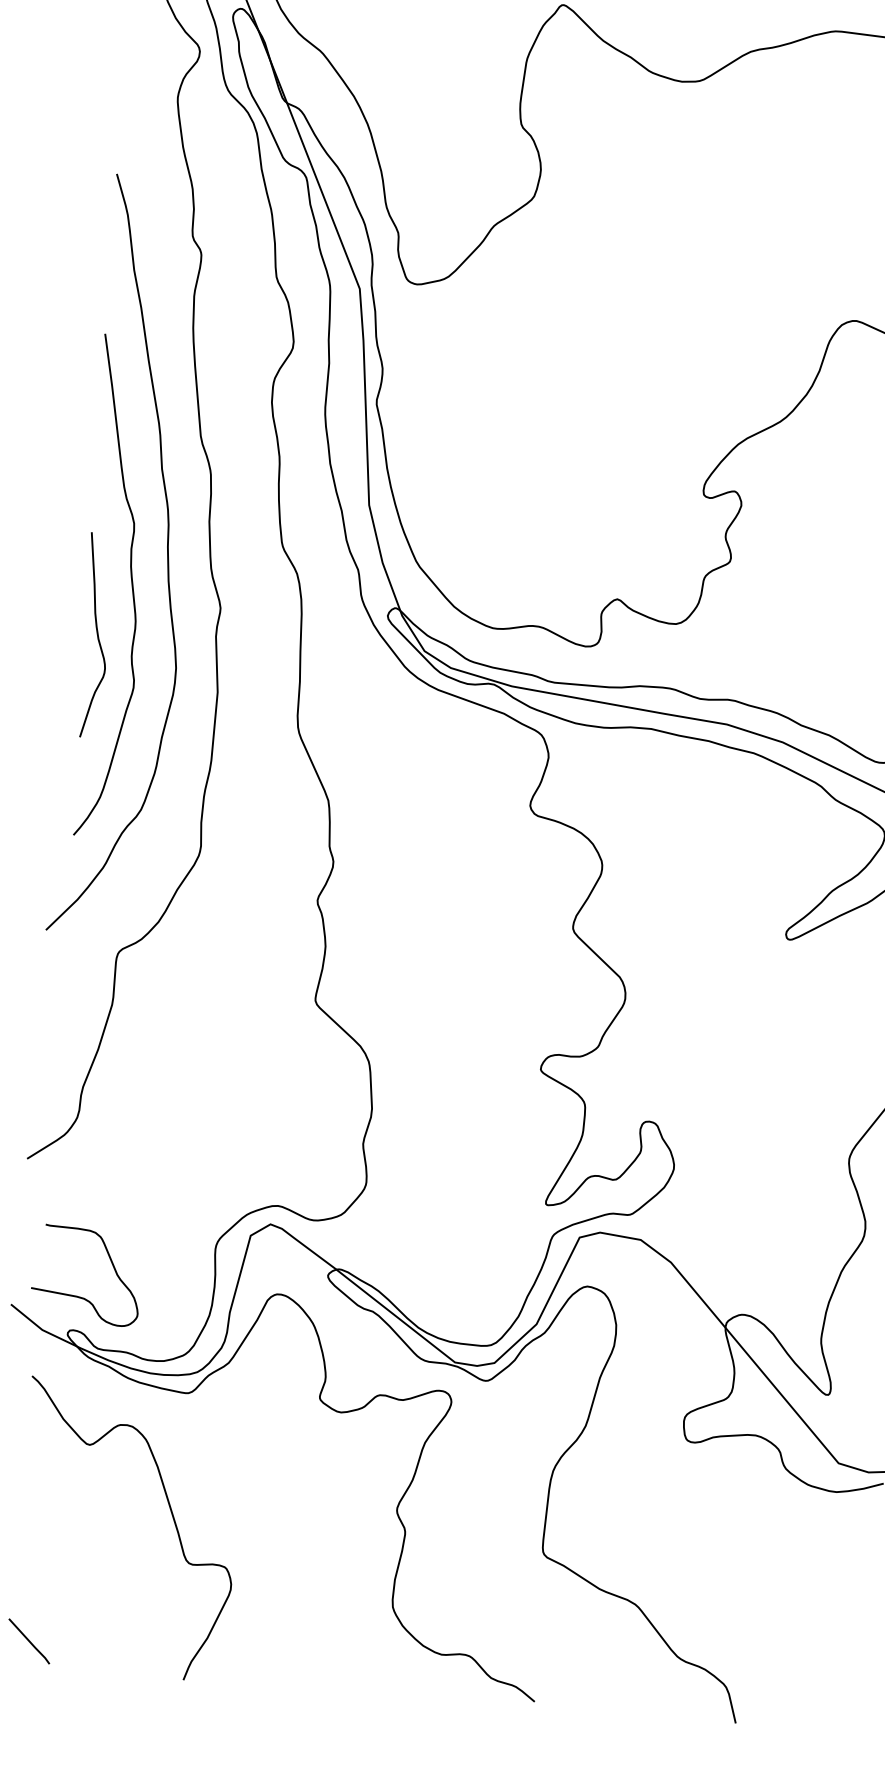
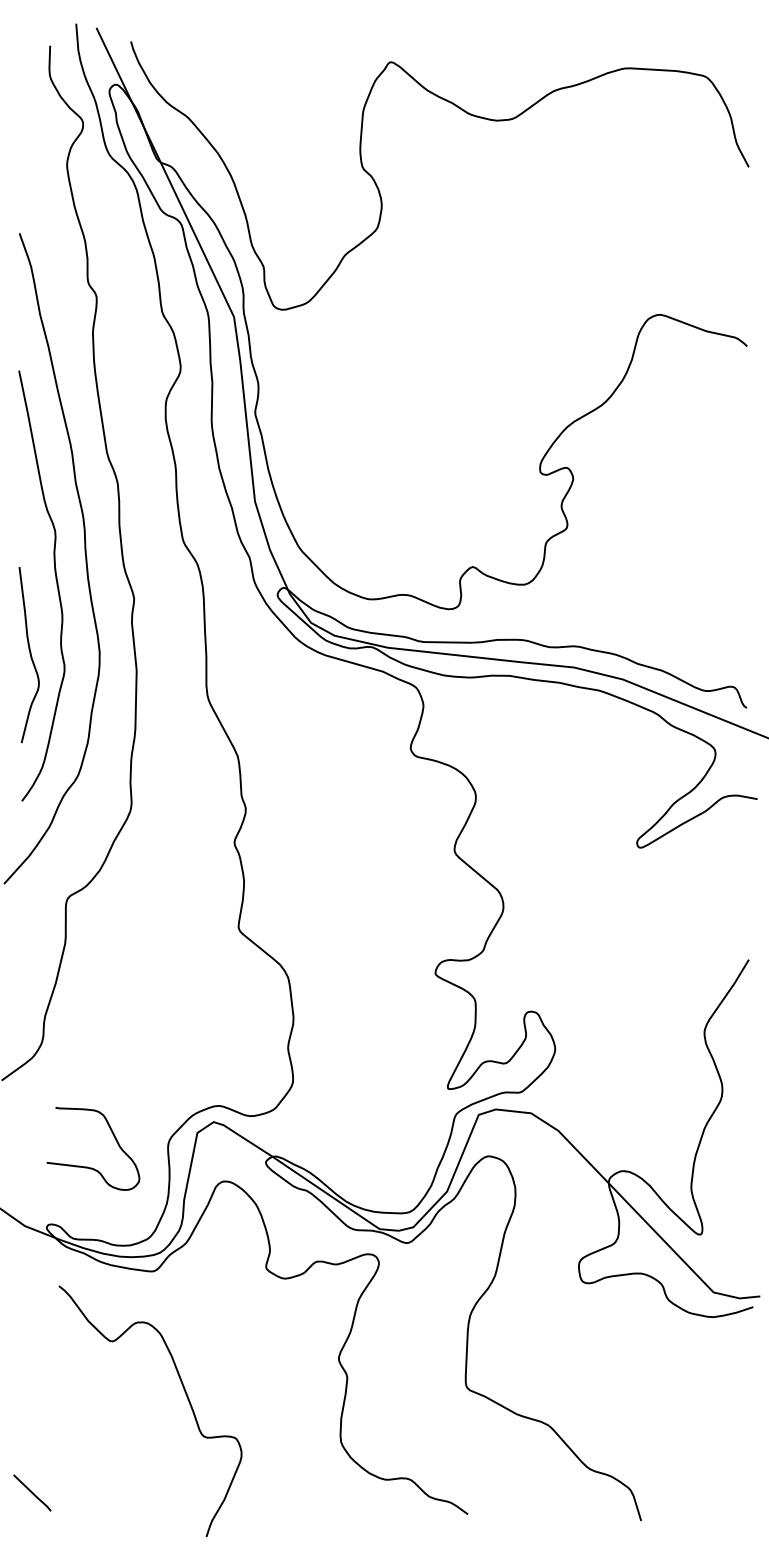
curve: (96, 634) -> (29, 654), moved
curve: (78, 1295) -> (87, 1166), moved
curve: (171, 1516) -> (186, 1397), moved

